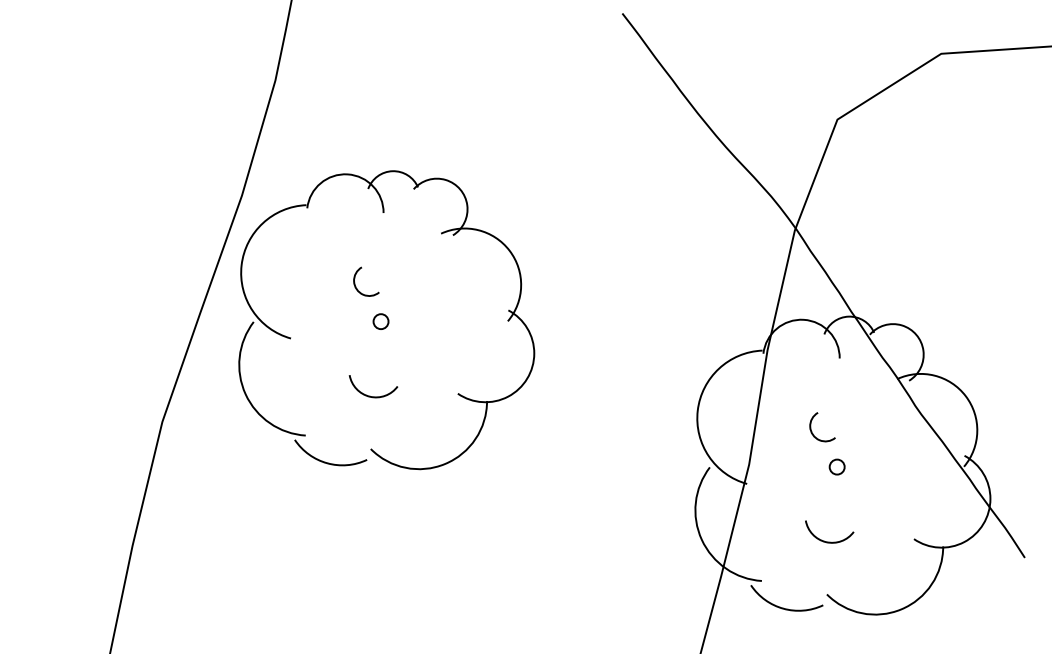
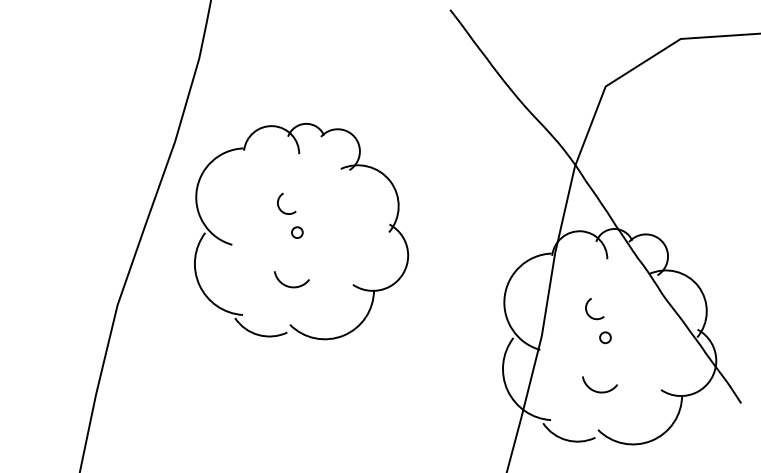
part: (386, 320) -> (301, 231), moved

